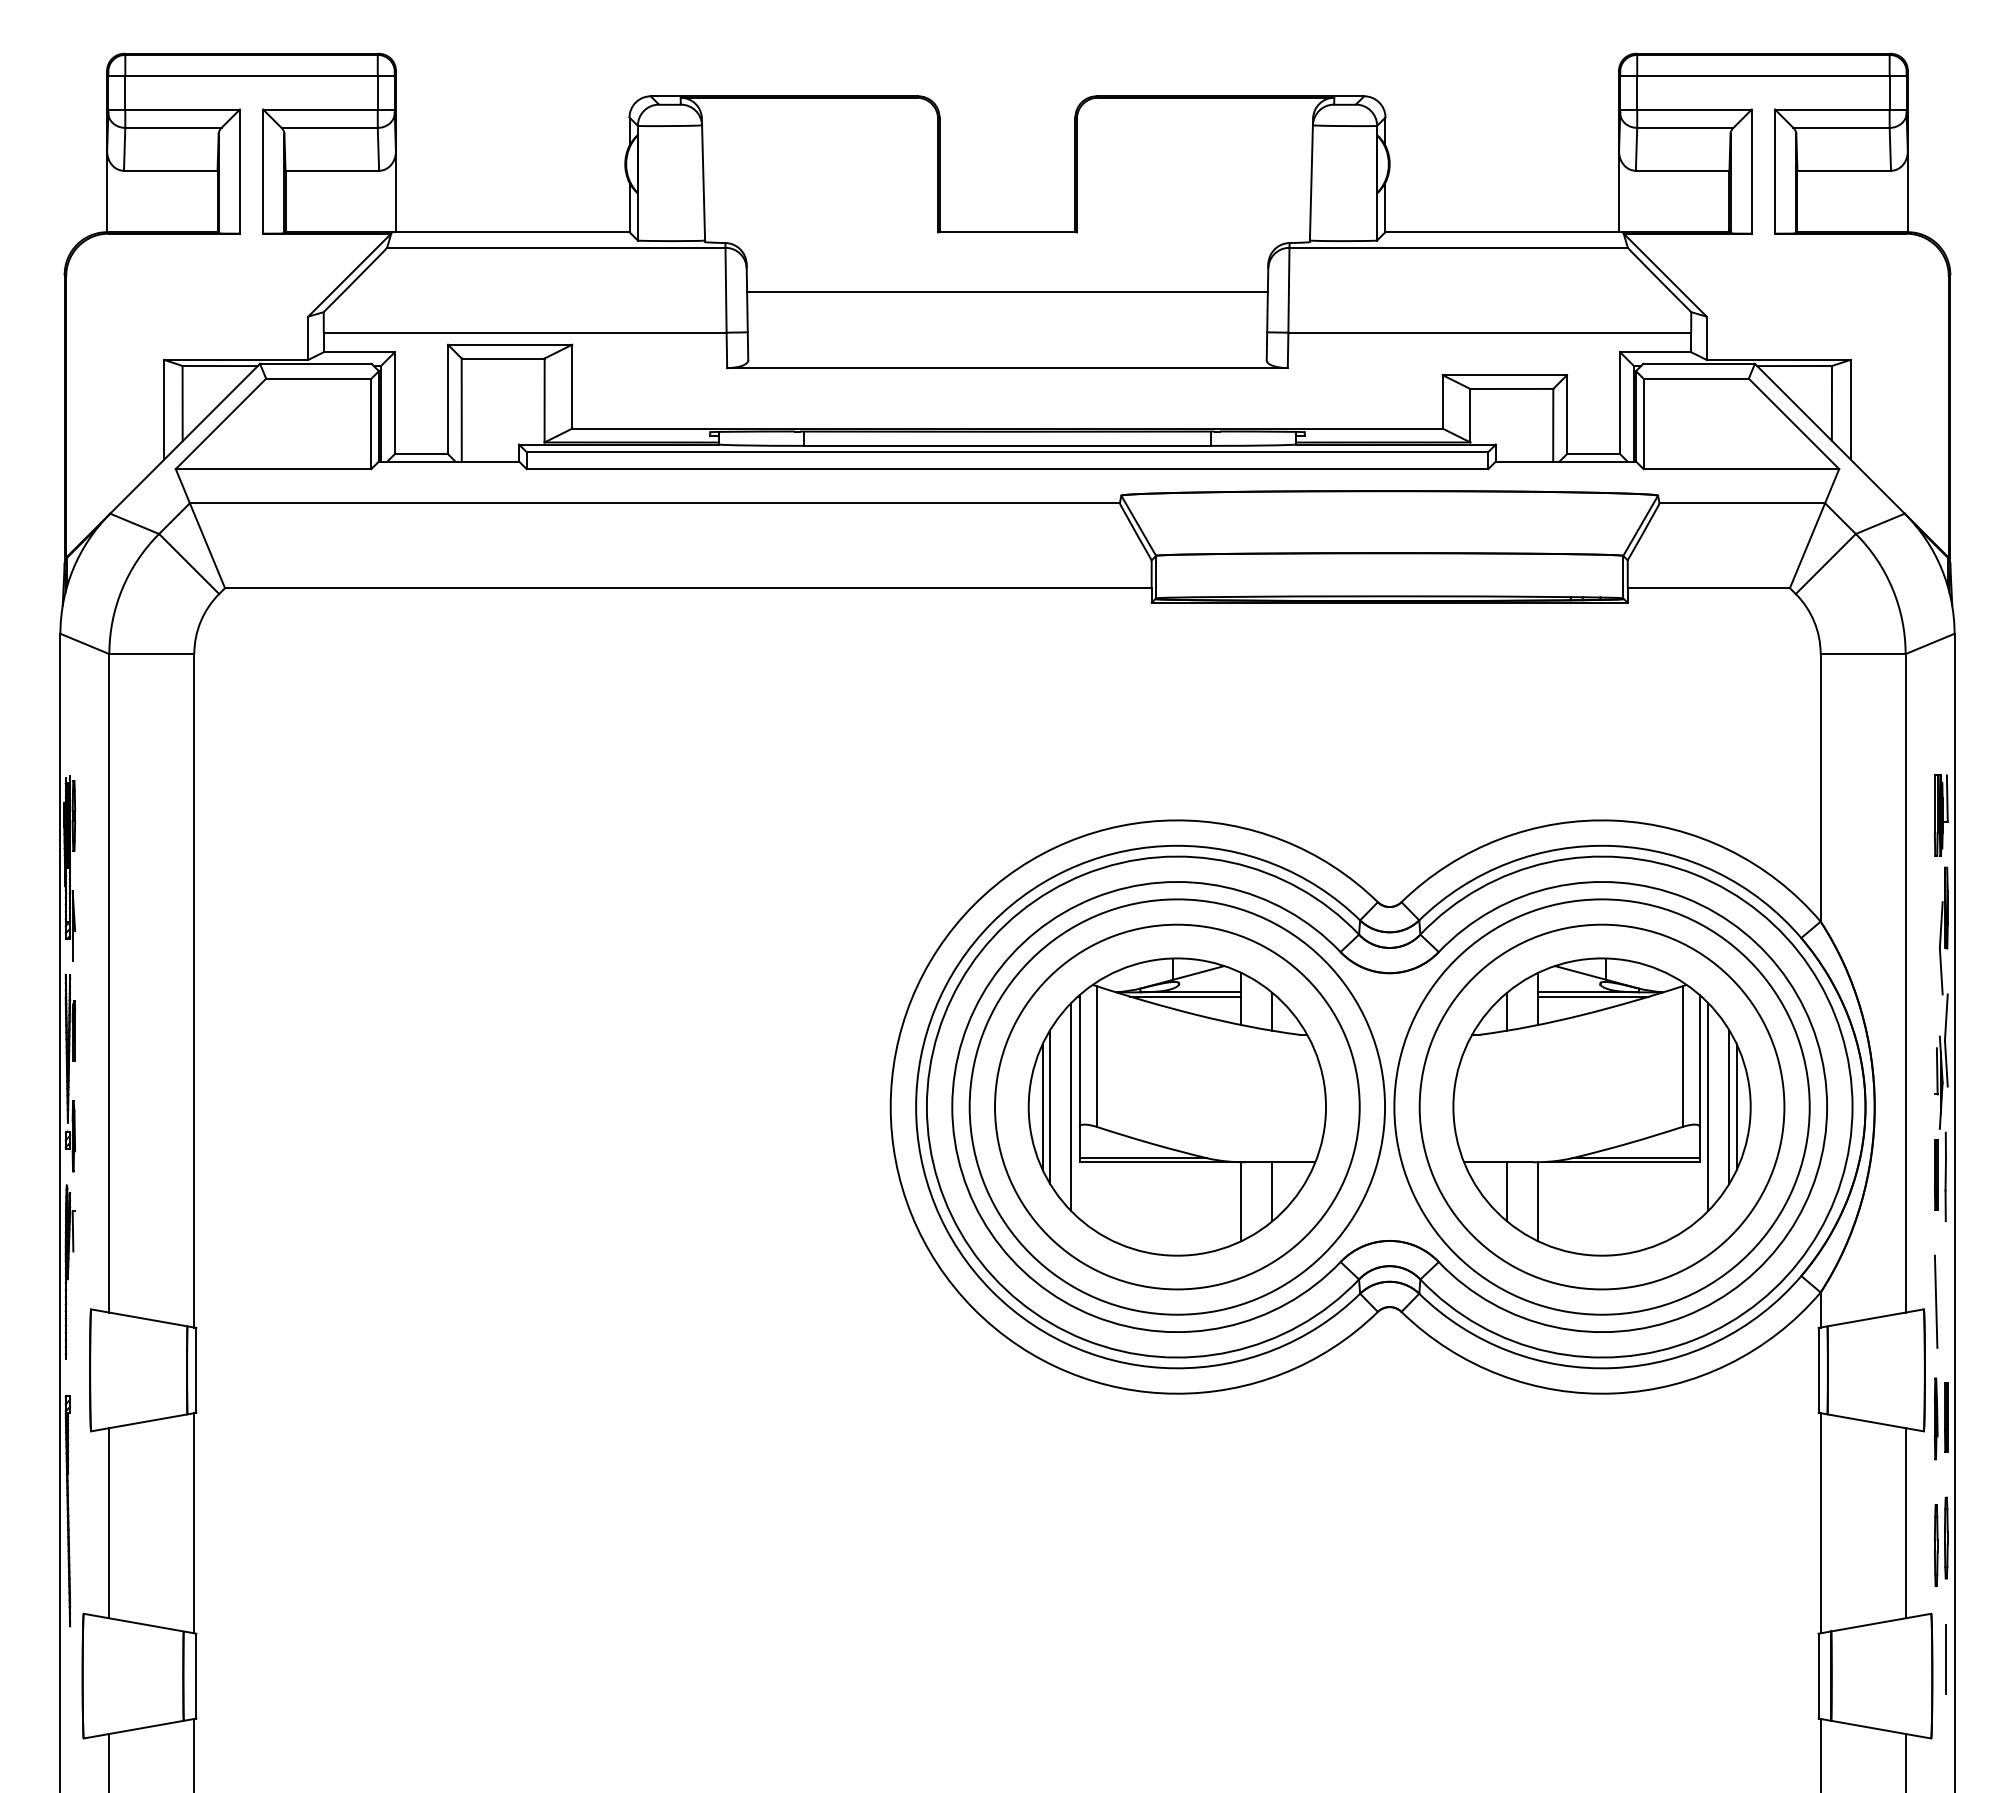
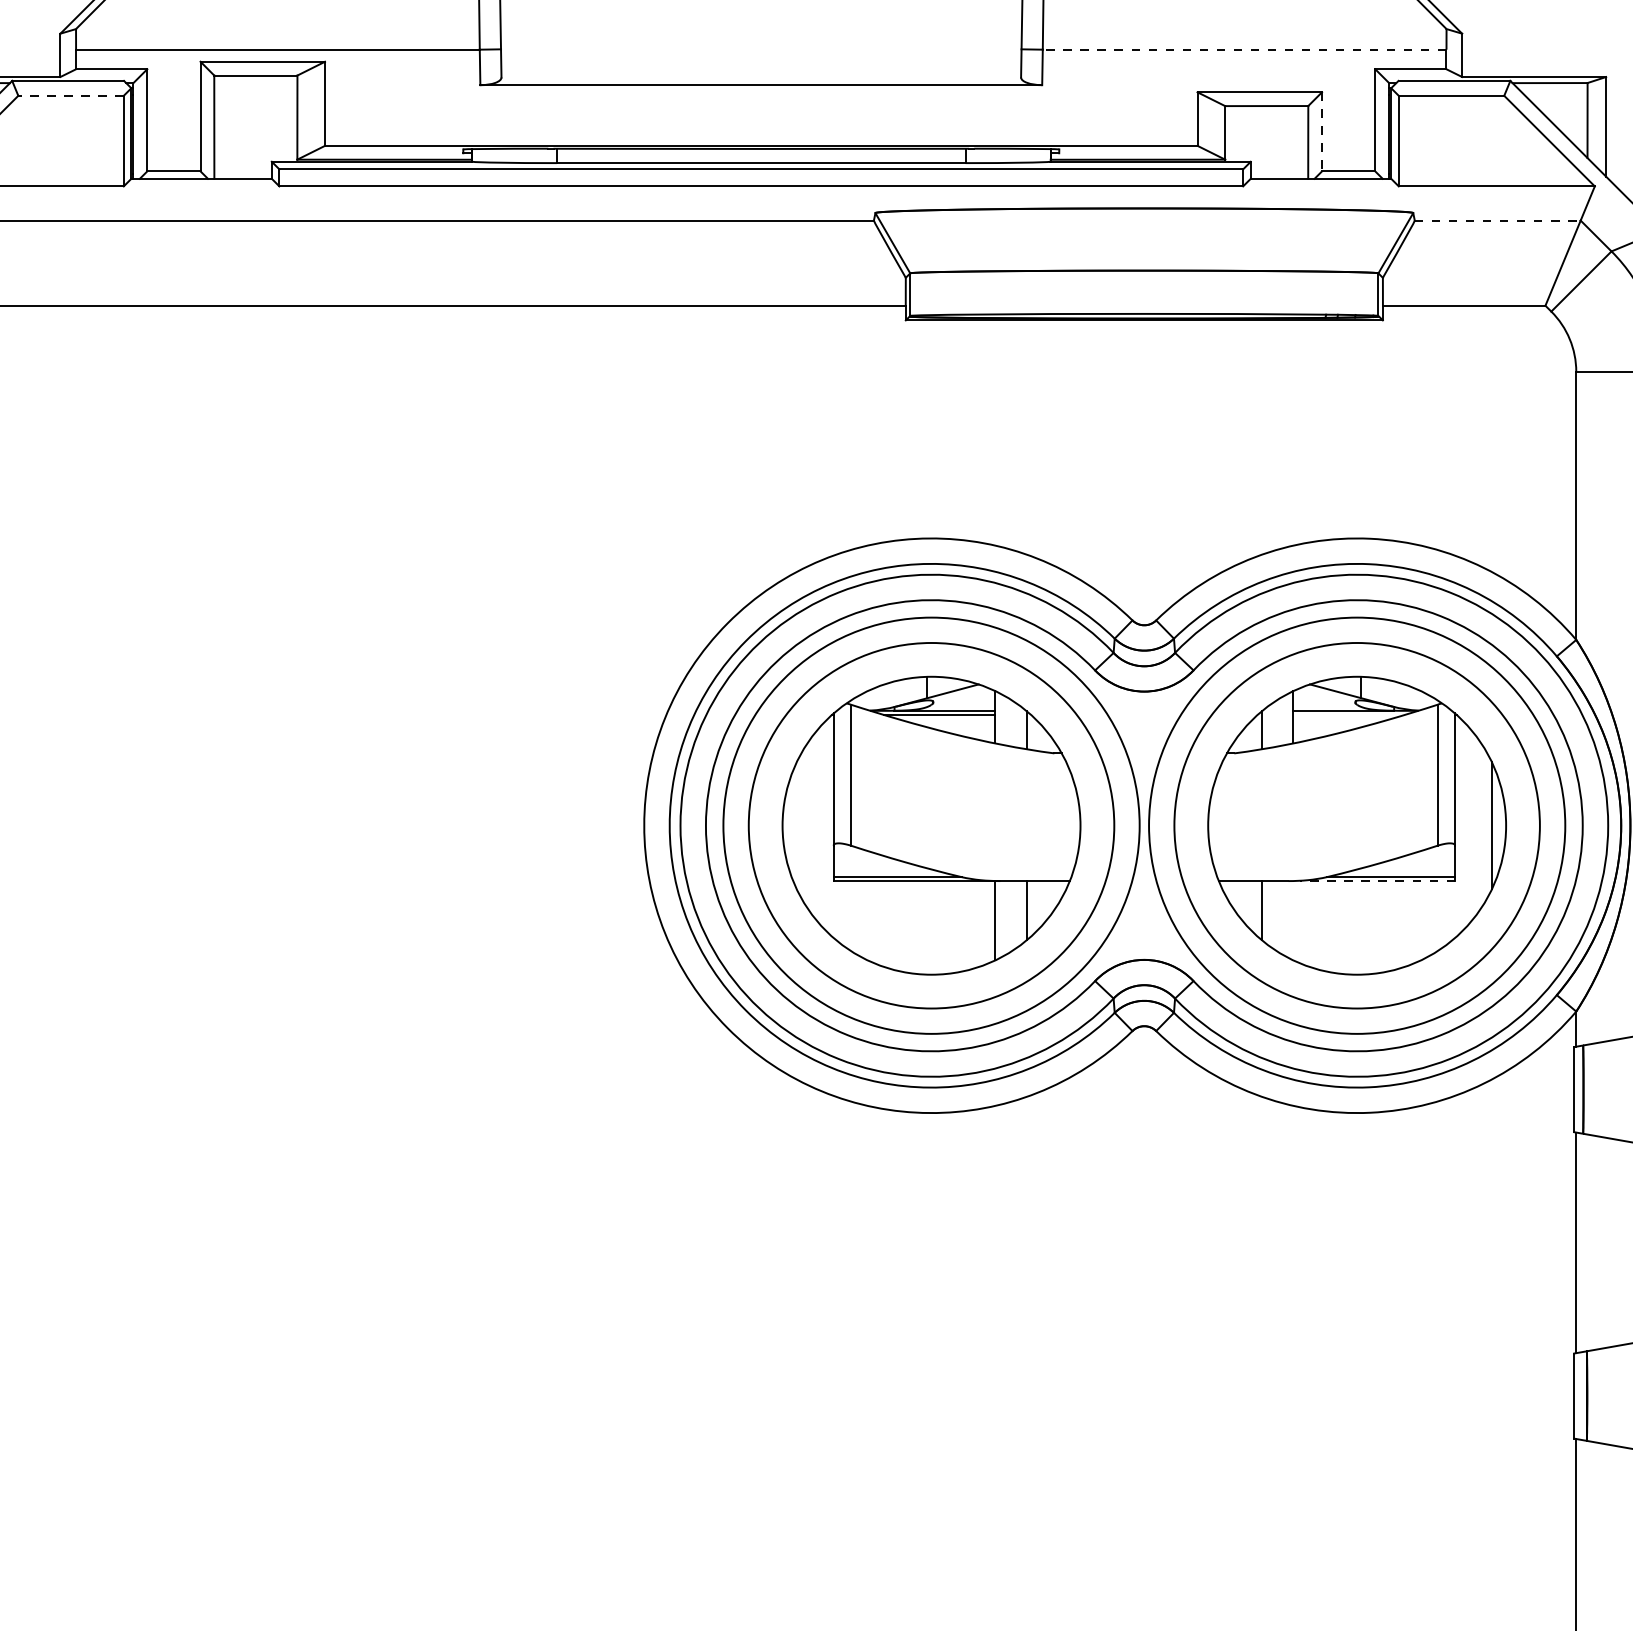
line: (1007, 291) -> (761, 8), removed
line: (1489, 332) -> (1244, 49), solid -> dashed
line: (318, 378) -> (70, 95), solid -> dashed
line: (1566, 415) -> (1321, 132), solid -> dashed
line: (1742, 503) -> (1497, 220), solid -> dashed
line: (1593, 996) -> (1348, 714), removed
line: (1042, 1106) -> (796, 825), removed
line: (1049, 1106) -> (803, 825), removed
line: (1729, 1106) -> (1484, 825), removed
line: (1071, 1107) -> (825, 826), removed
line: (1708, 1107) -> (1463, 826), removed
line: (1621, 1162) -> (1376, 881), solid -> dashed
line: (1538, 1201) -> (1293, 920), removed

